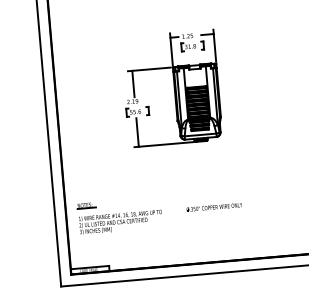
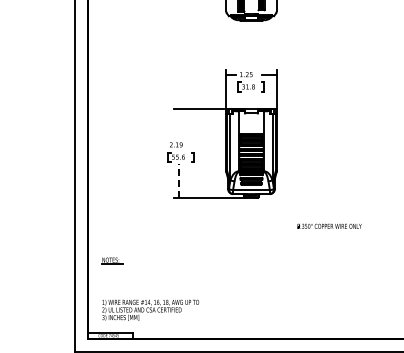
line: (133, 83) -> (178, 124), removed
line: (137, 132) -> (178, 181), solid -> dashed
text: (214, 206) -> (329, 225), moved
text: (120, 221) -> (150, 309), moved

